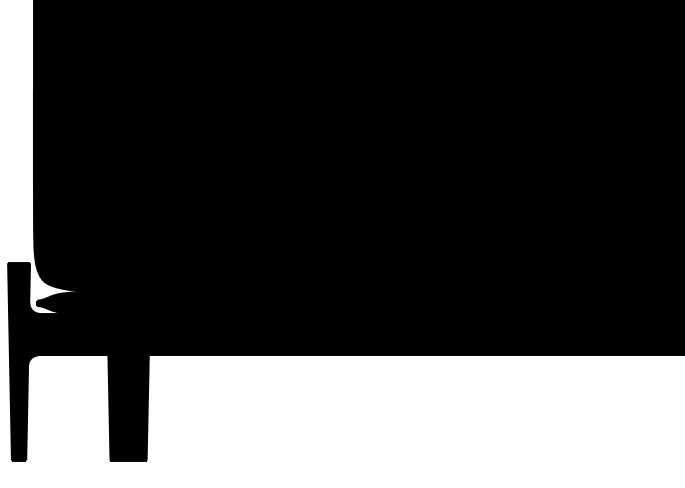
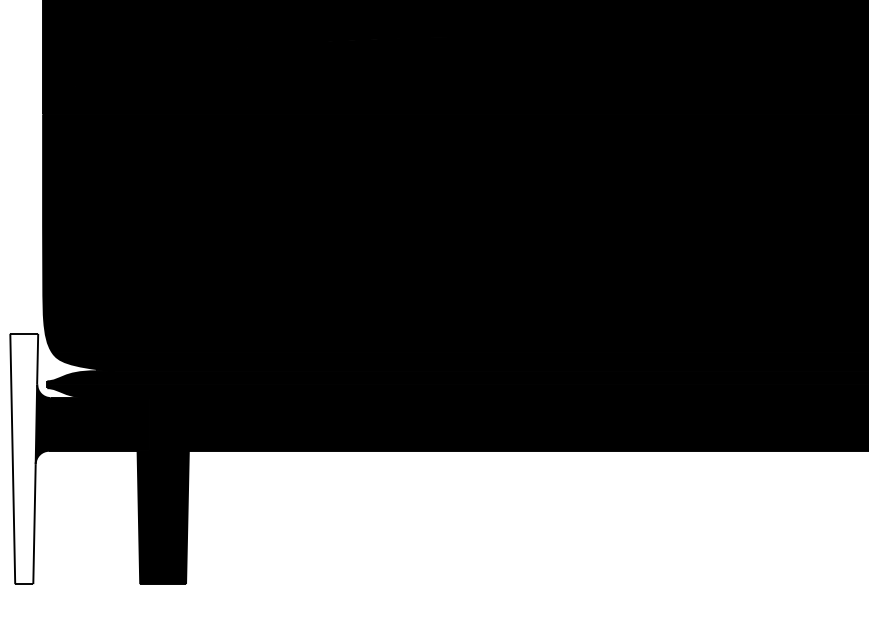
fill: (19, 361) -> (24, 458), removed

